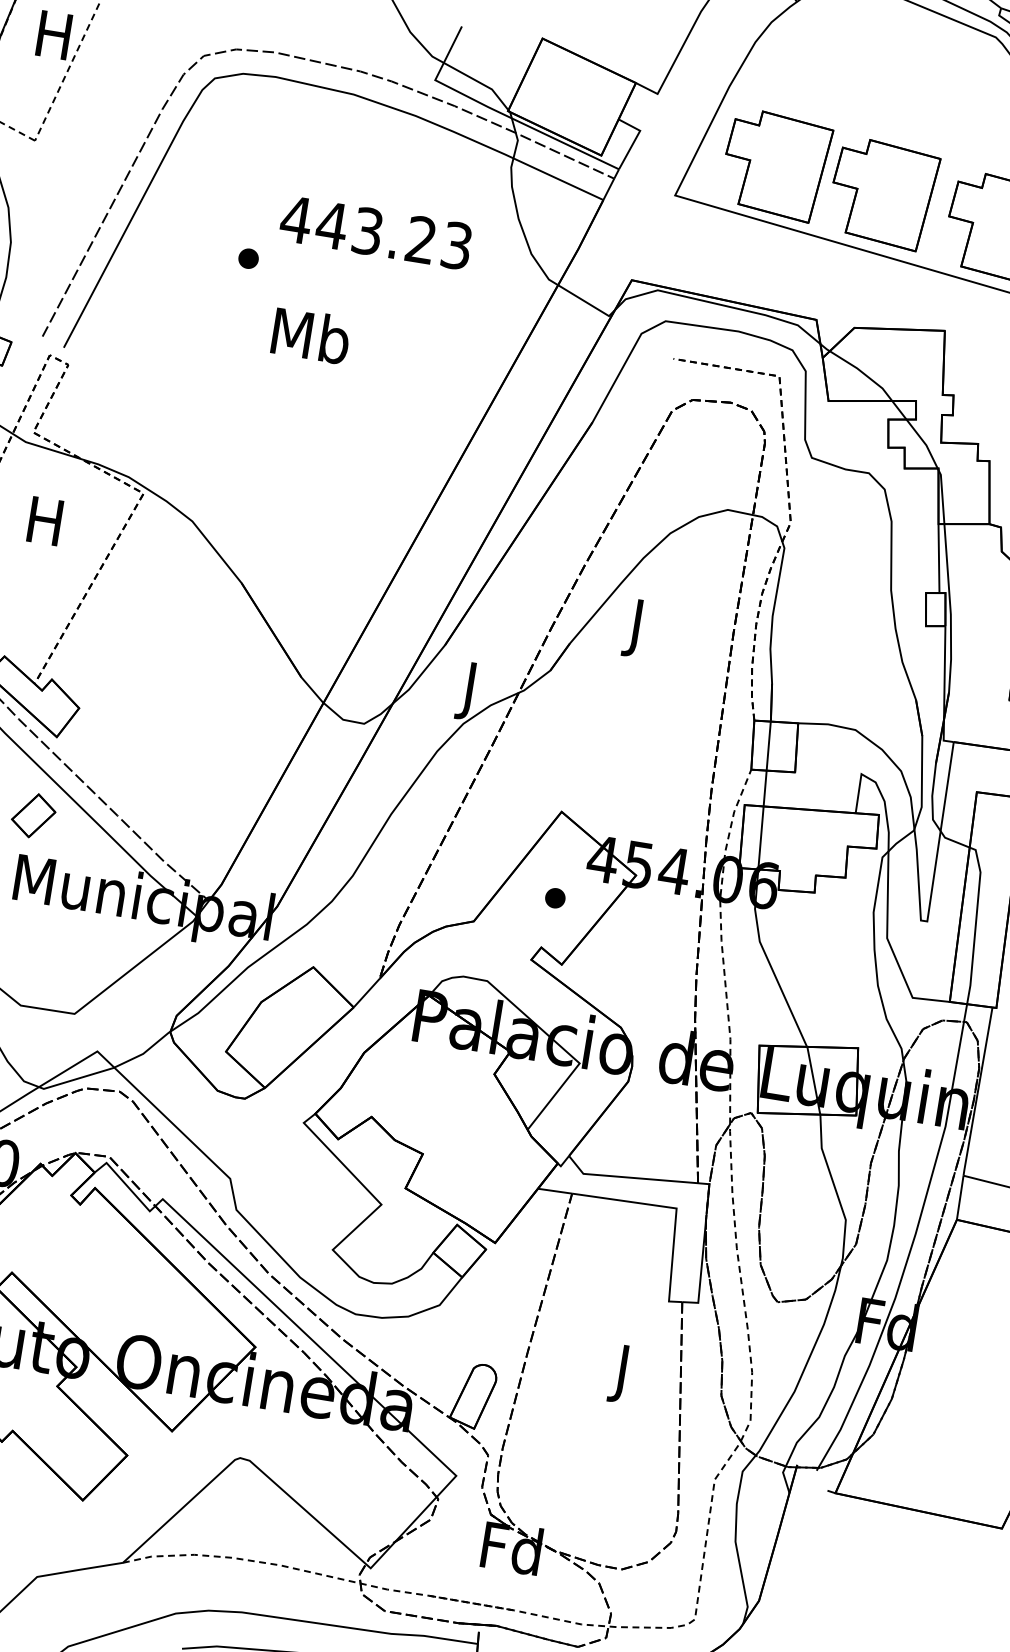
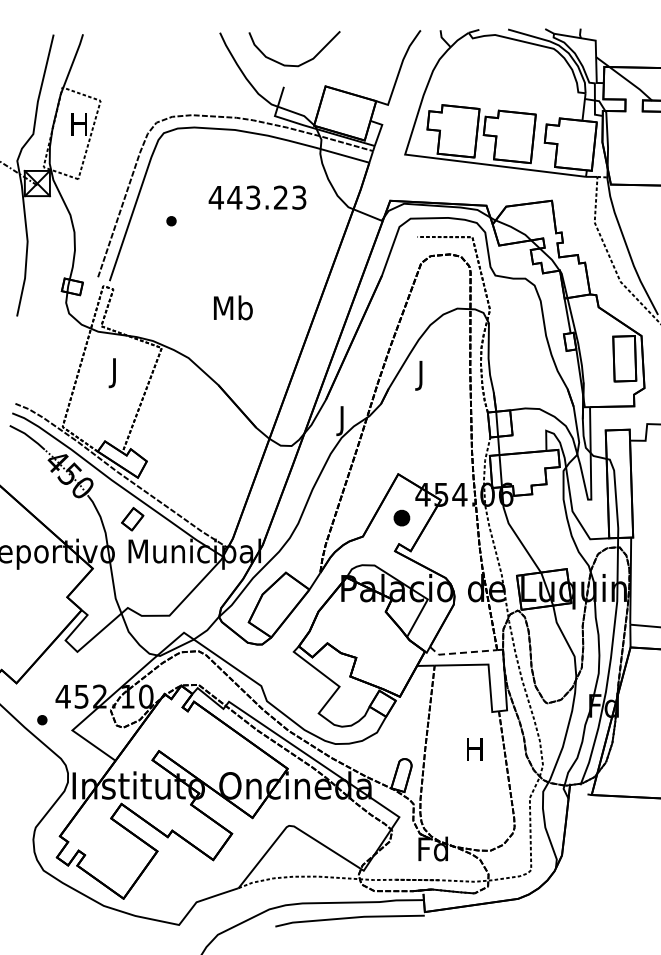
part: (248, 259) -> (171, 221), moved
text: (311, 335) -> (233, 307), moved
text: (44, 527) -> (114, 373), H -> J
part: (555, 898) -> (402, 518), size x1.6
line: (628, 1176) -> (461, 652), solid -> dashed
text: (621, 1374) -> (474, 752), J -> H

